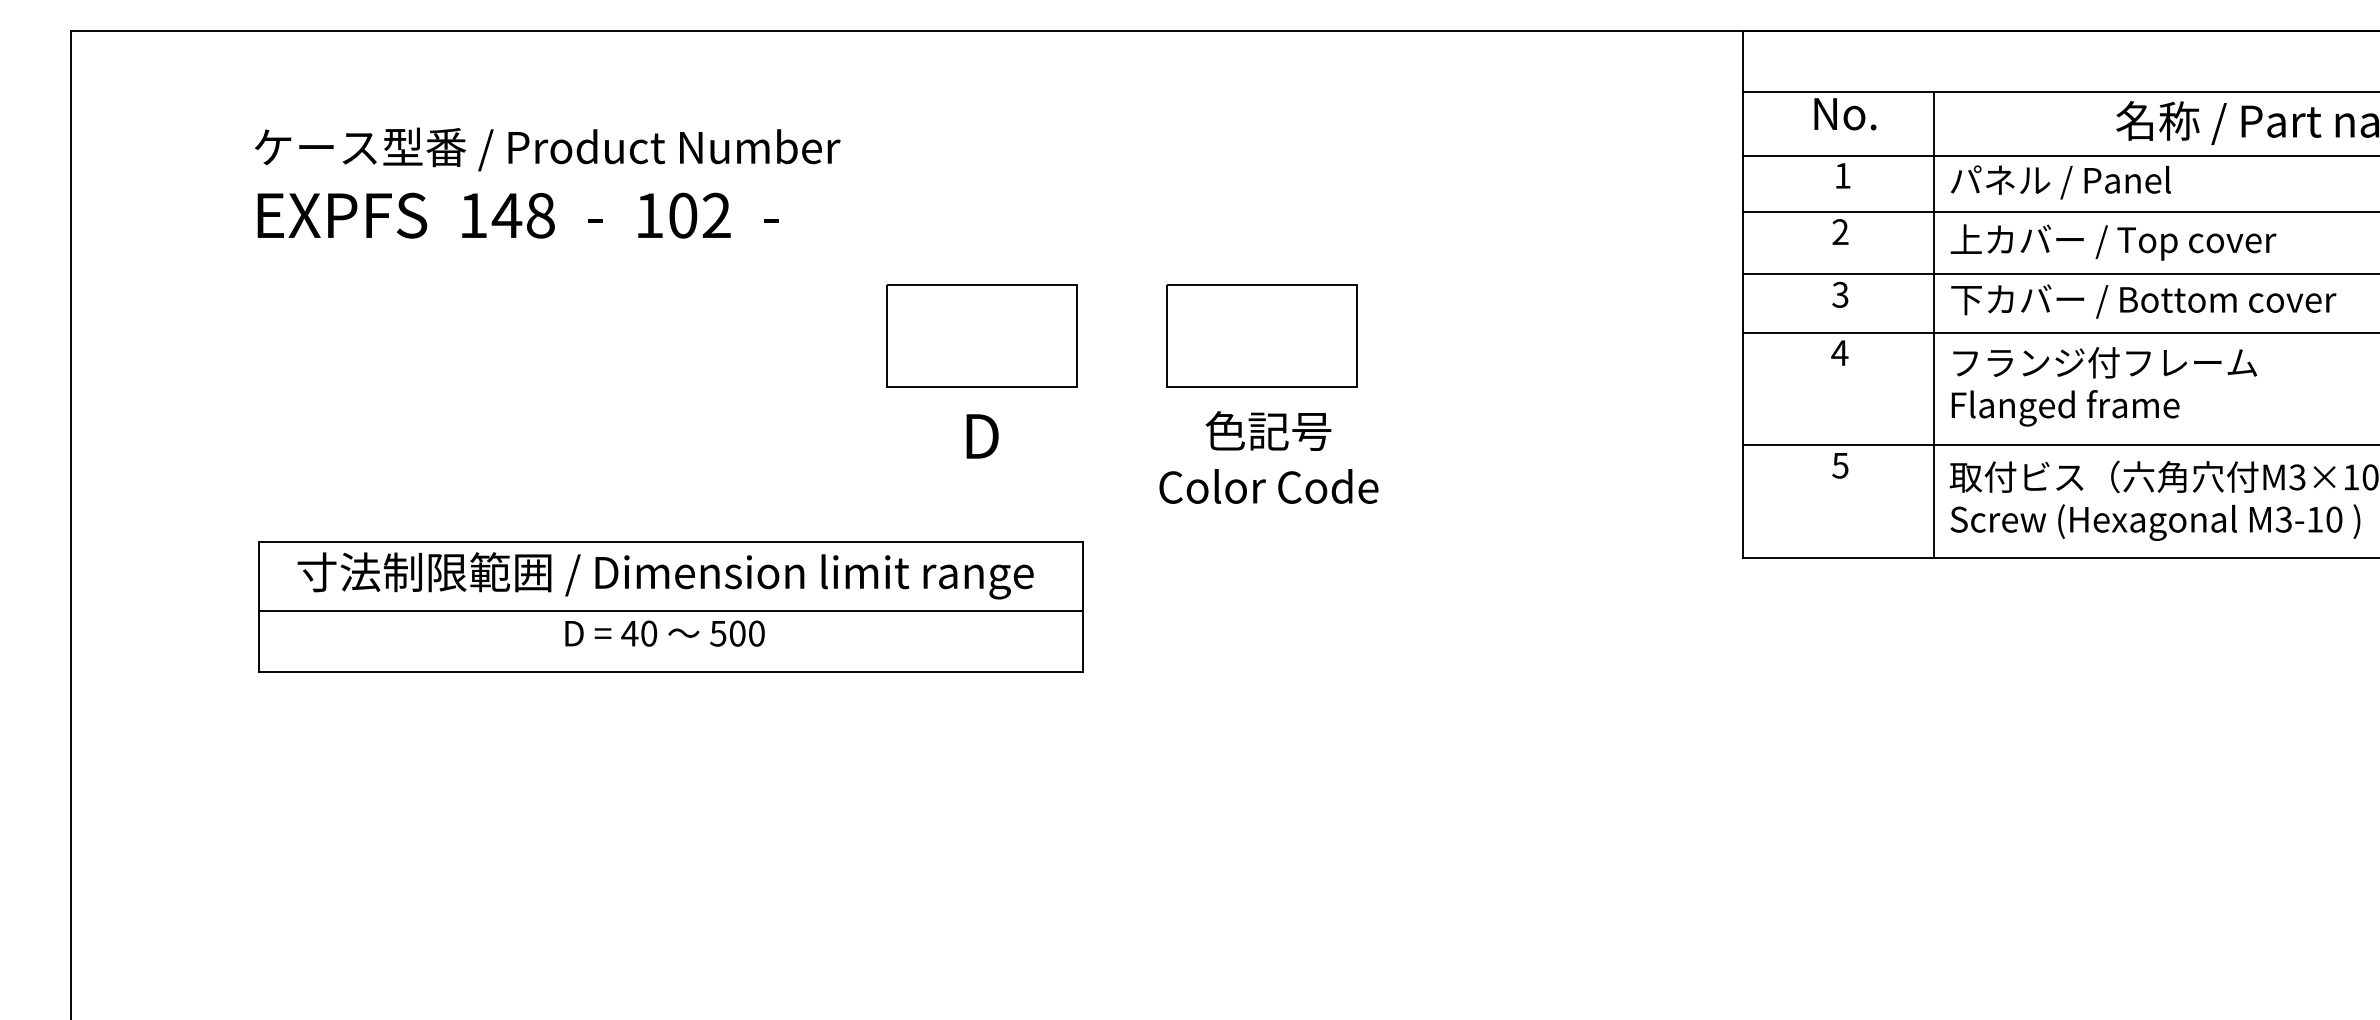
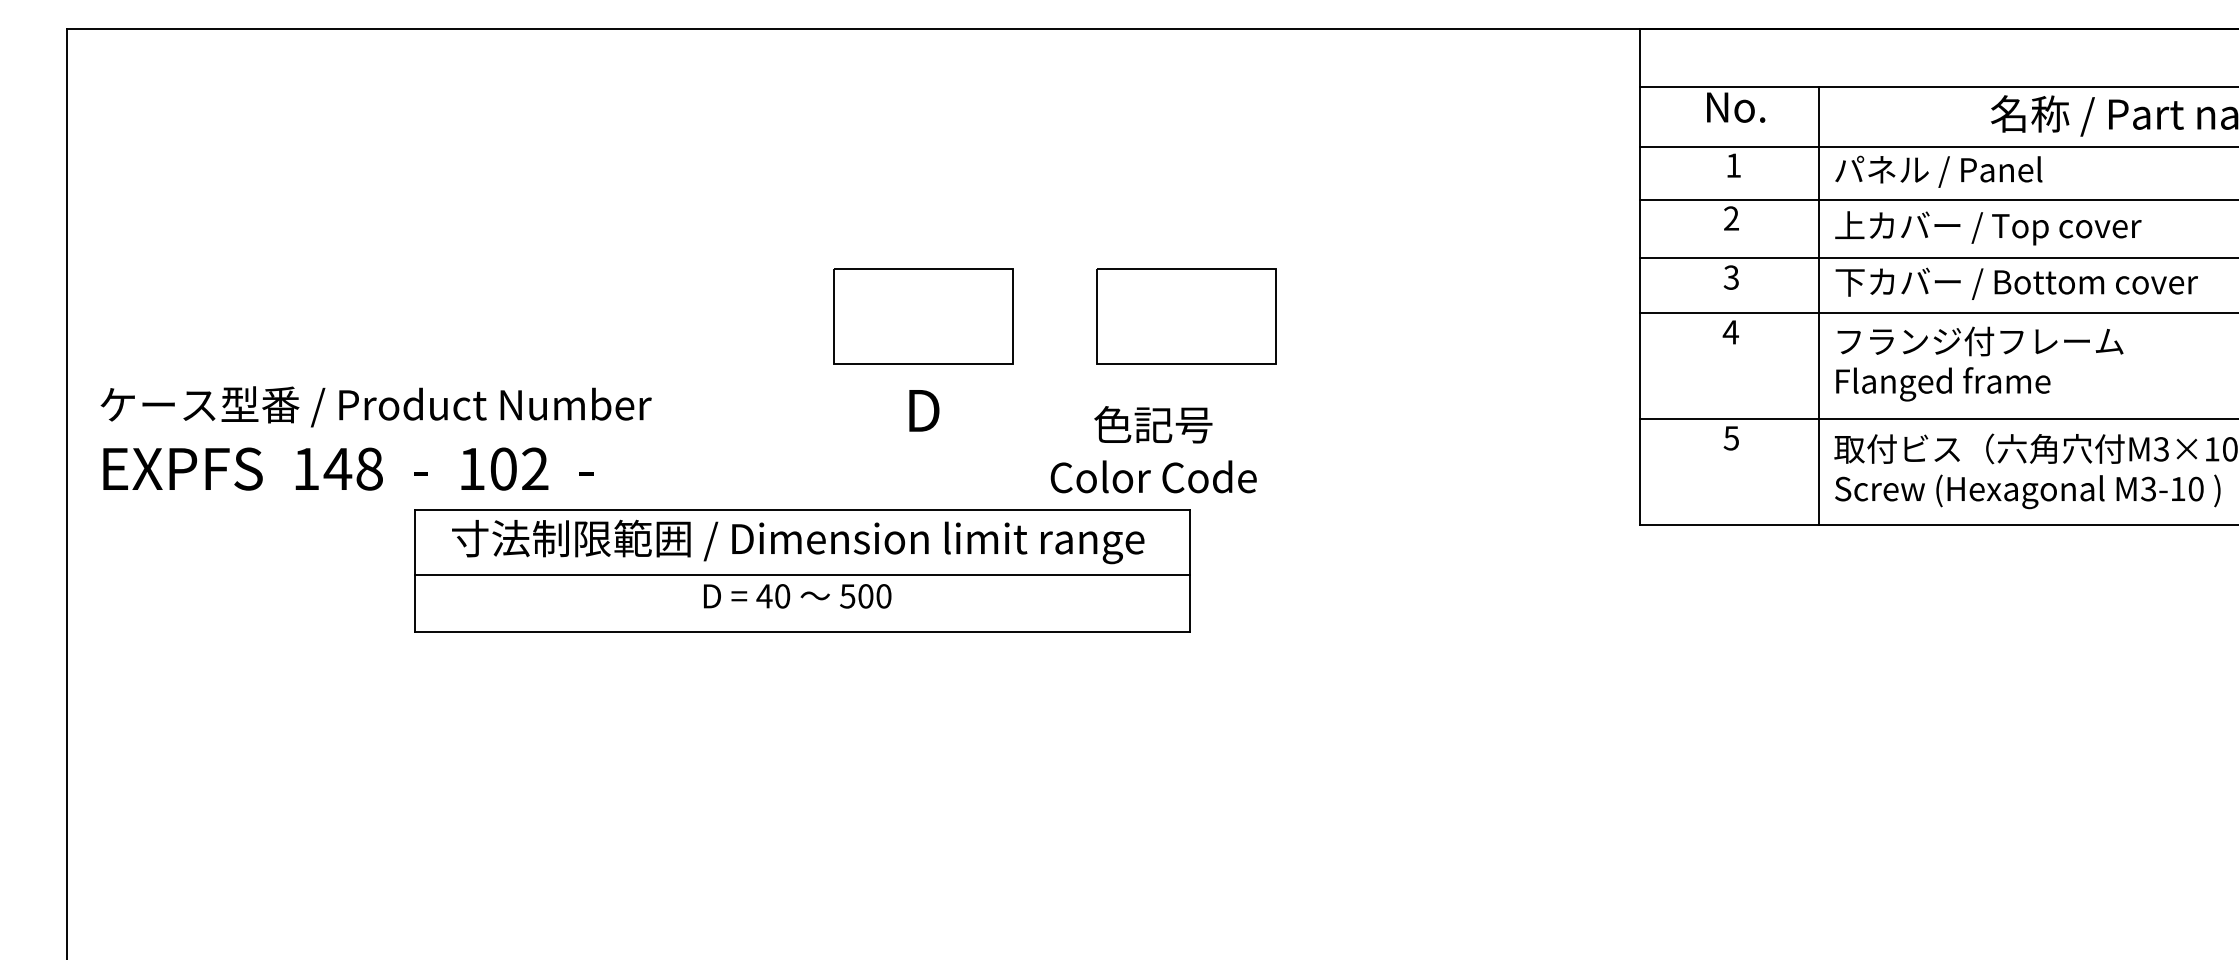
text: (546, 183) -> (375, 438), moved
text: (1268, 457) -> (1153, 449), moved
part: (670, 606) -> (802, 570), moved

